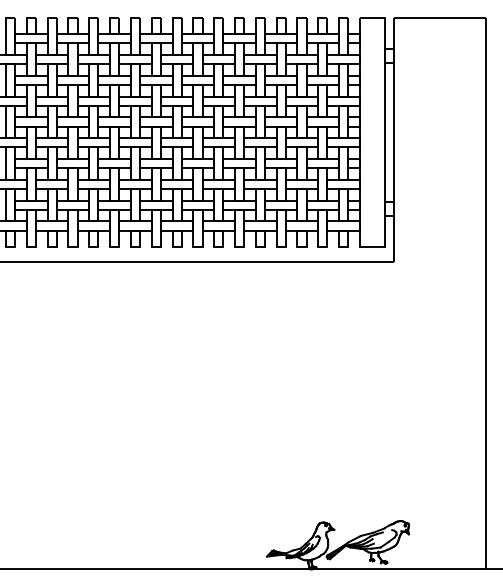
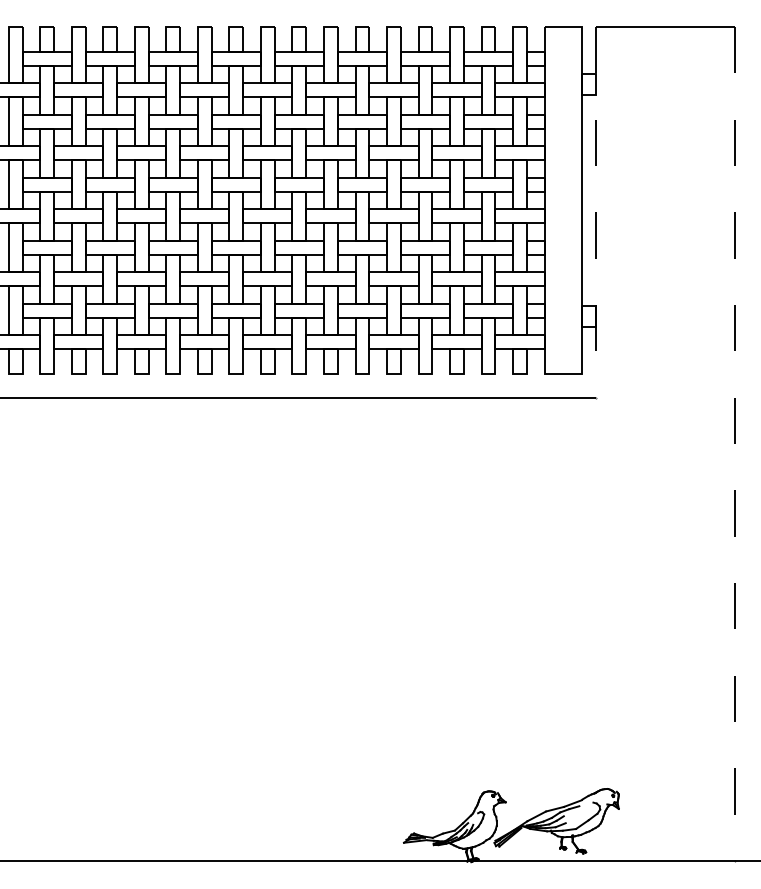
line: (393, 140) -> (595, 212), solid -> dashed
line: (485, 293) -> (734, 444), solid -> dashed

